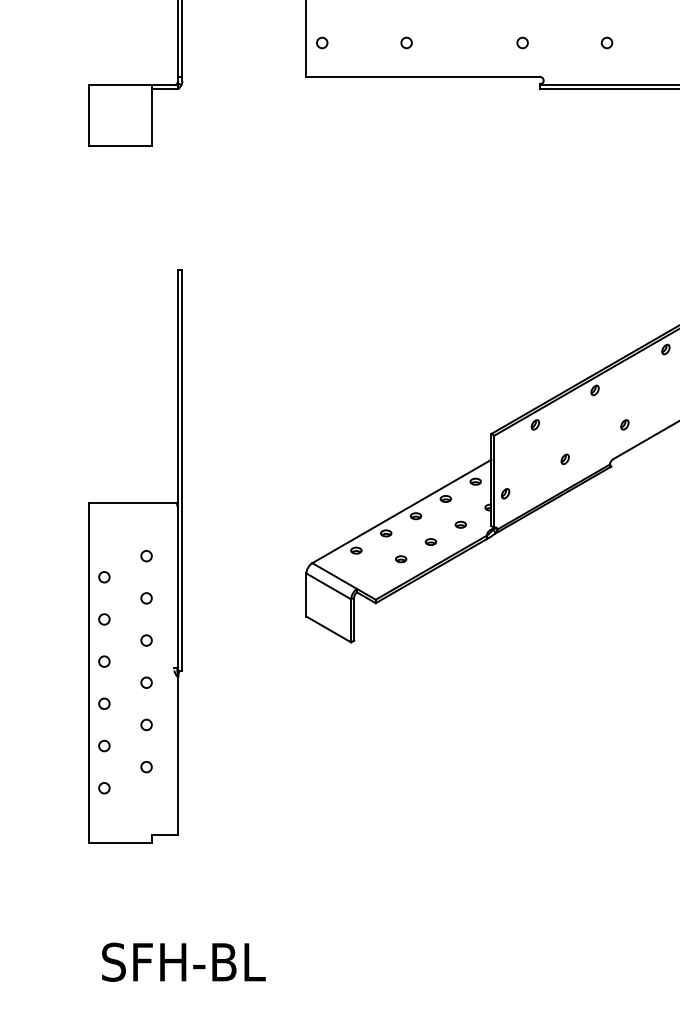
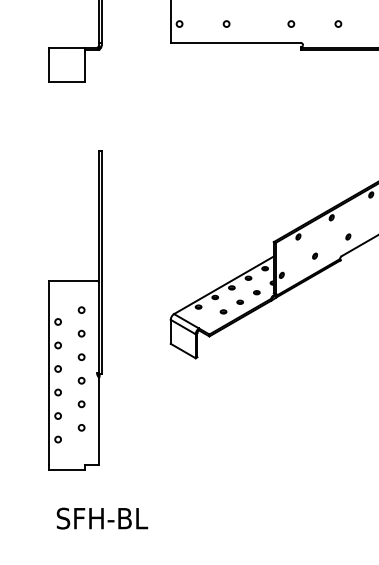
text: (183, 962) -> (102, 518), moved

